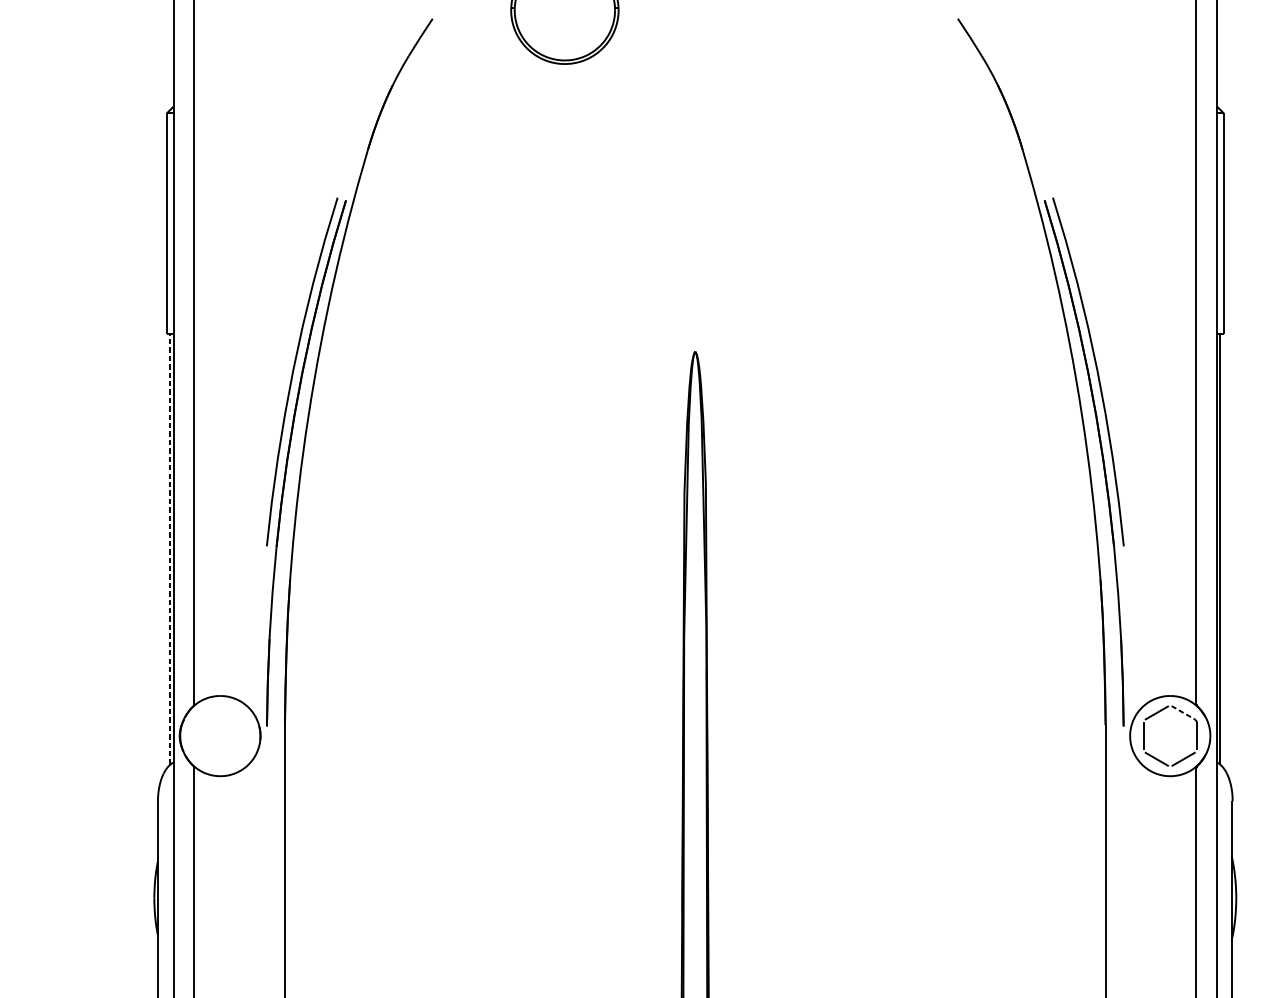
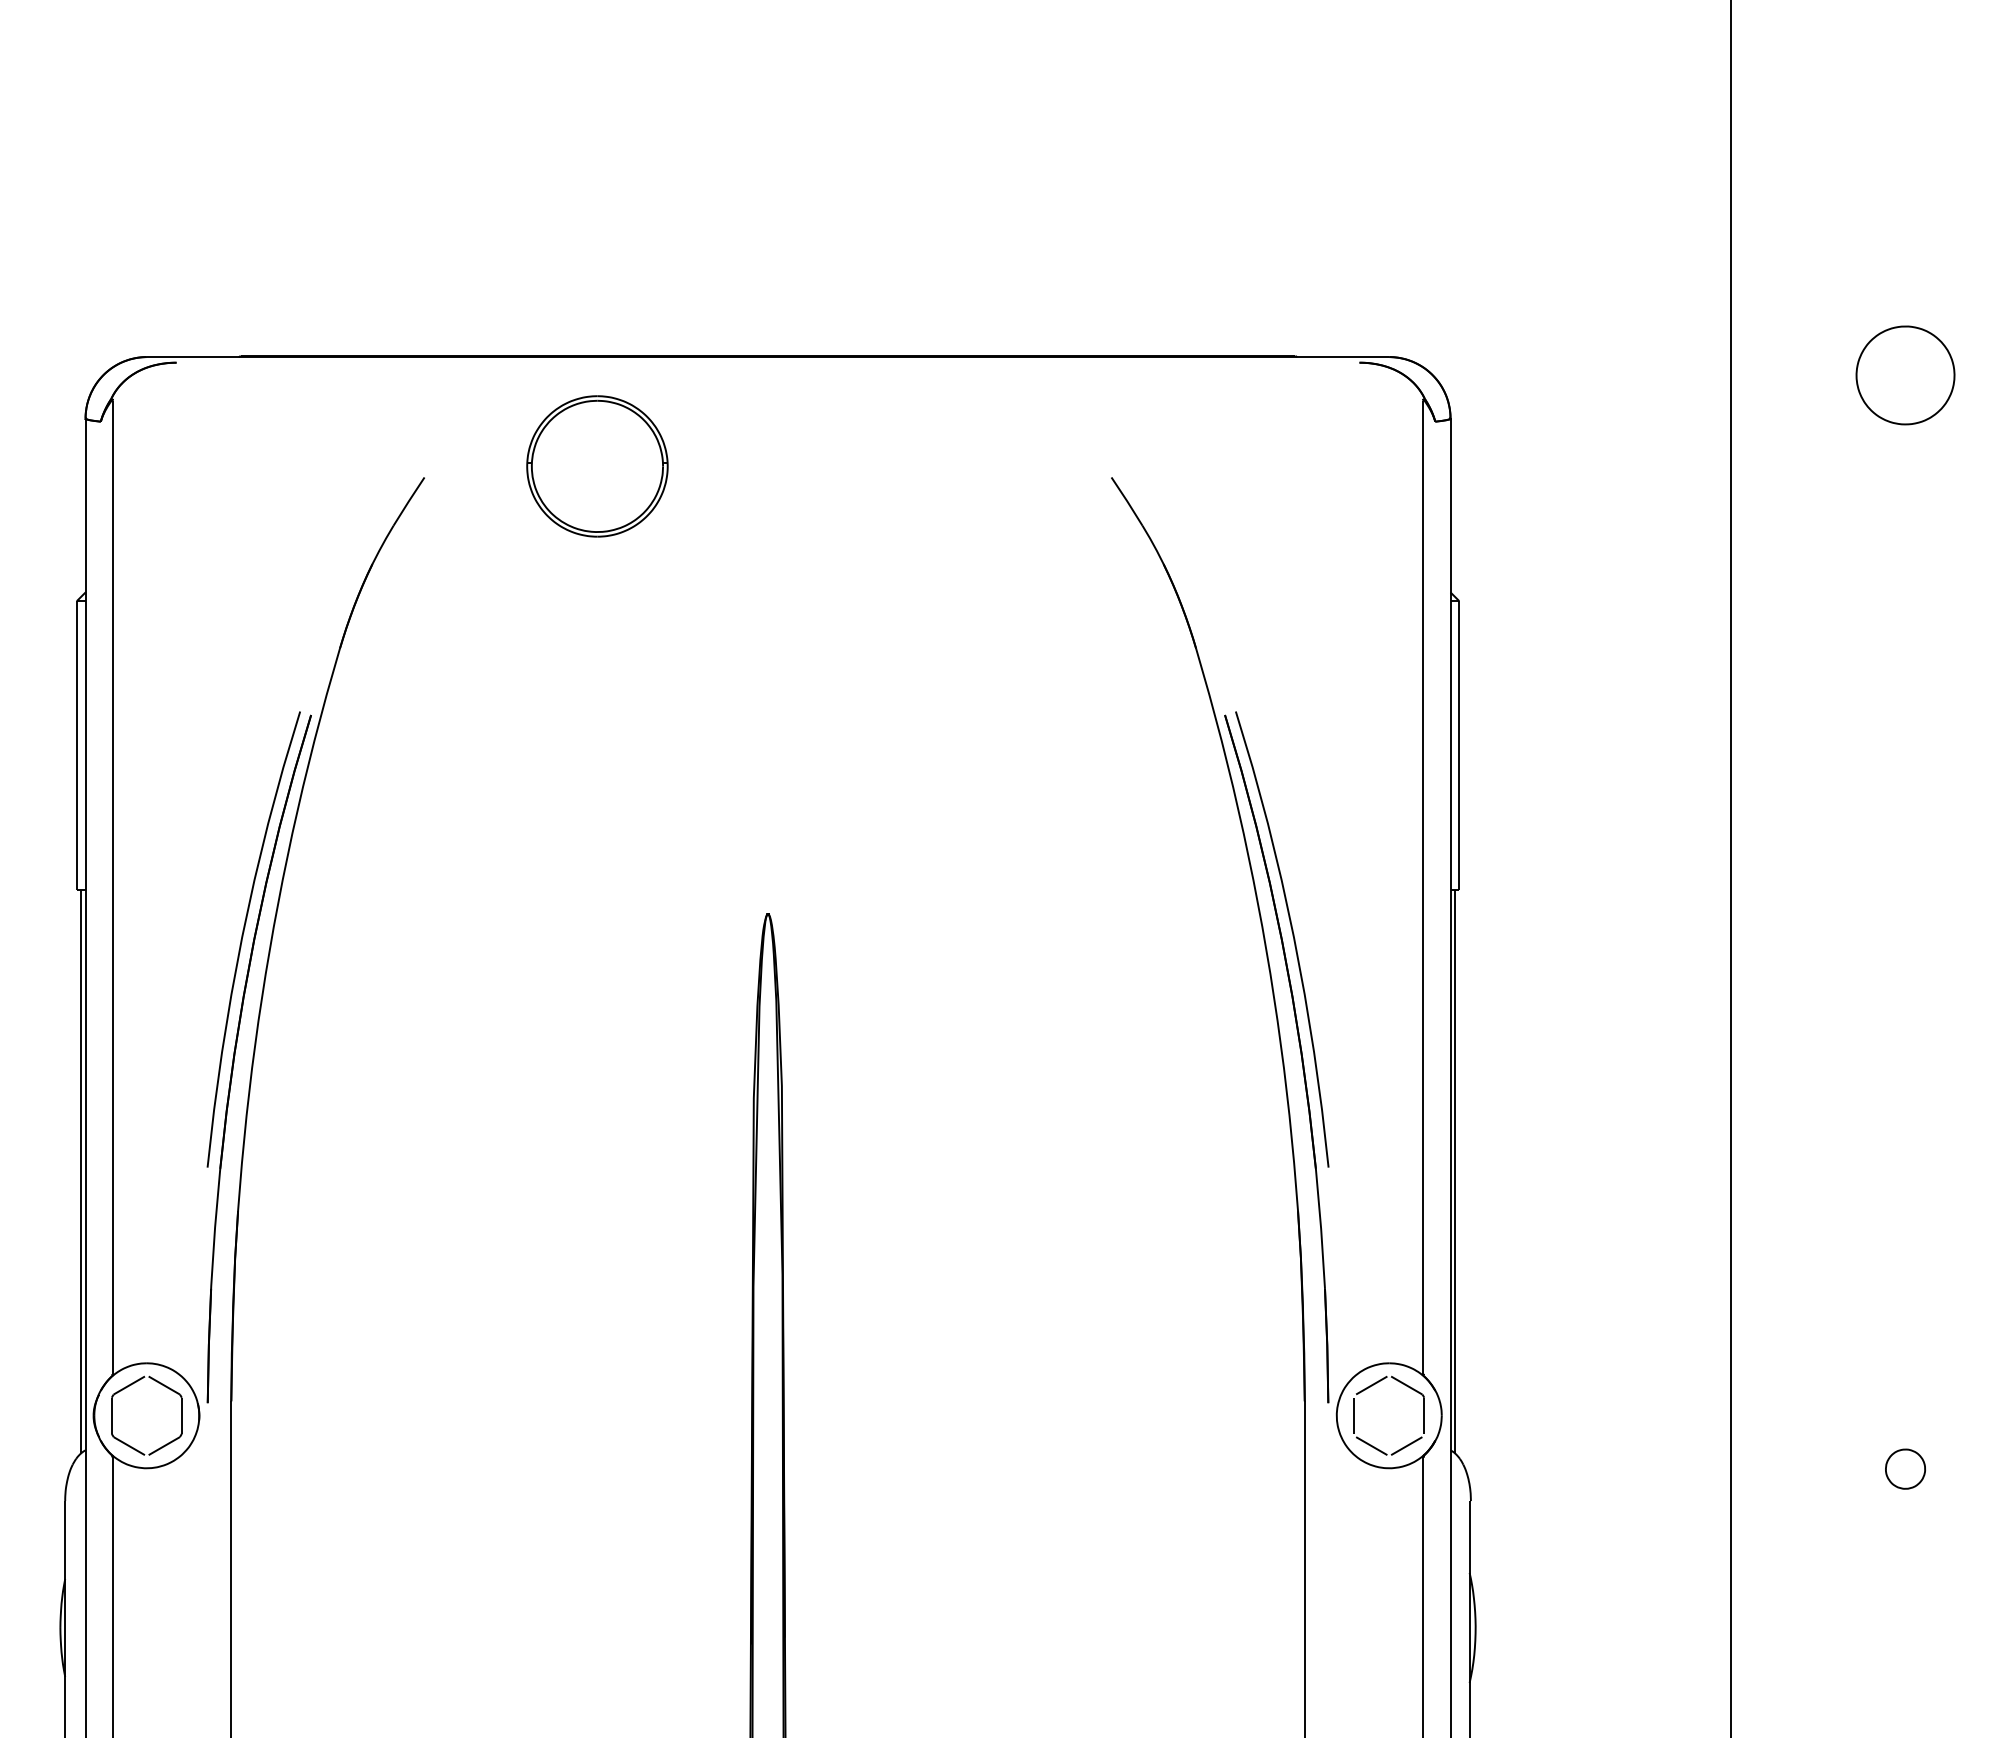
line: (170, 549) -> (81, 1171), dashed -> solid
part: (208, 712) -> (131, 1385), added
line: (1184, 712) -> (1407, 1385), dashed -> solid

